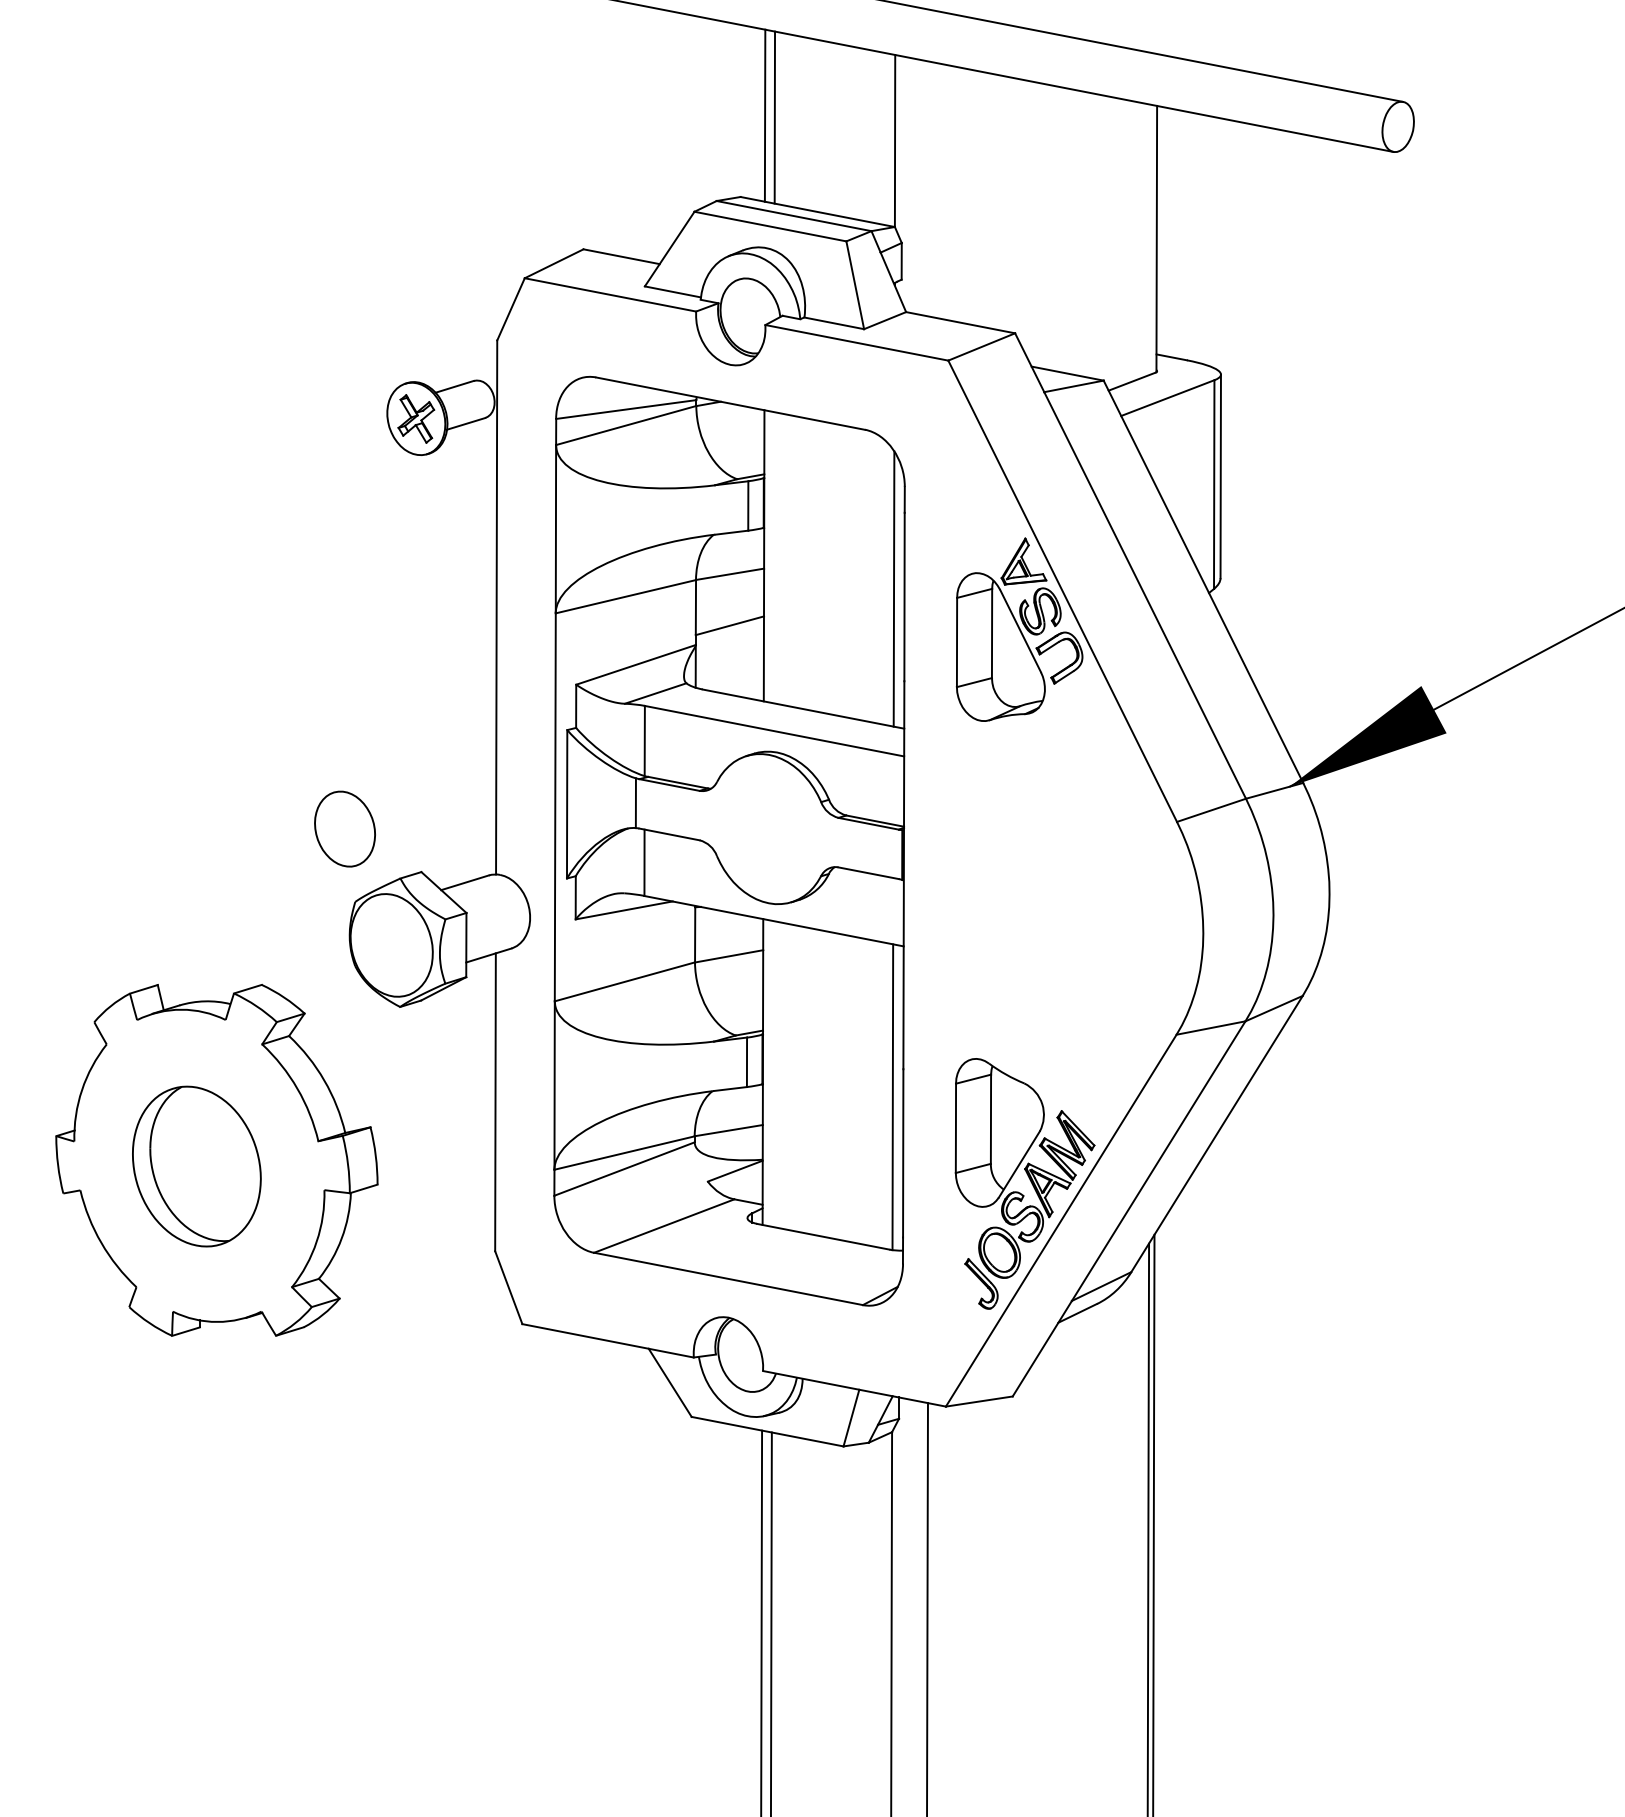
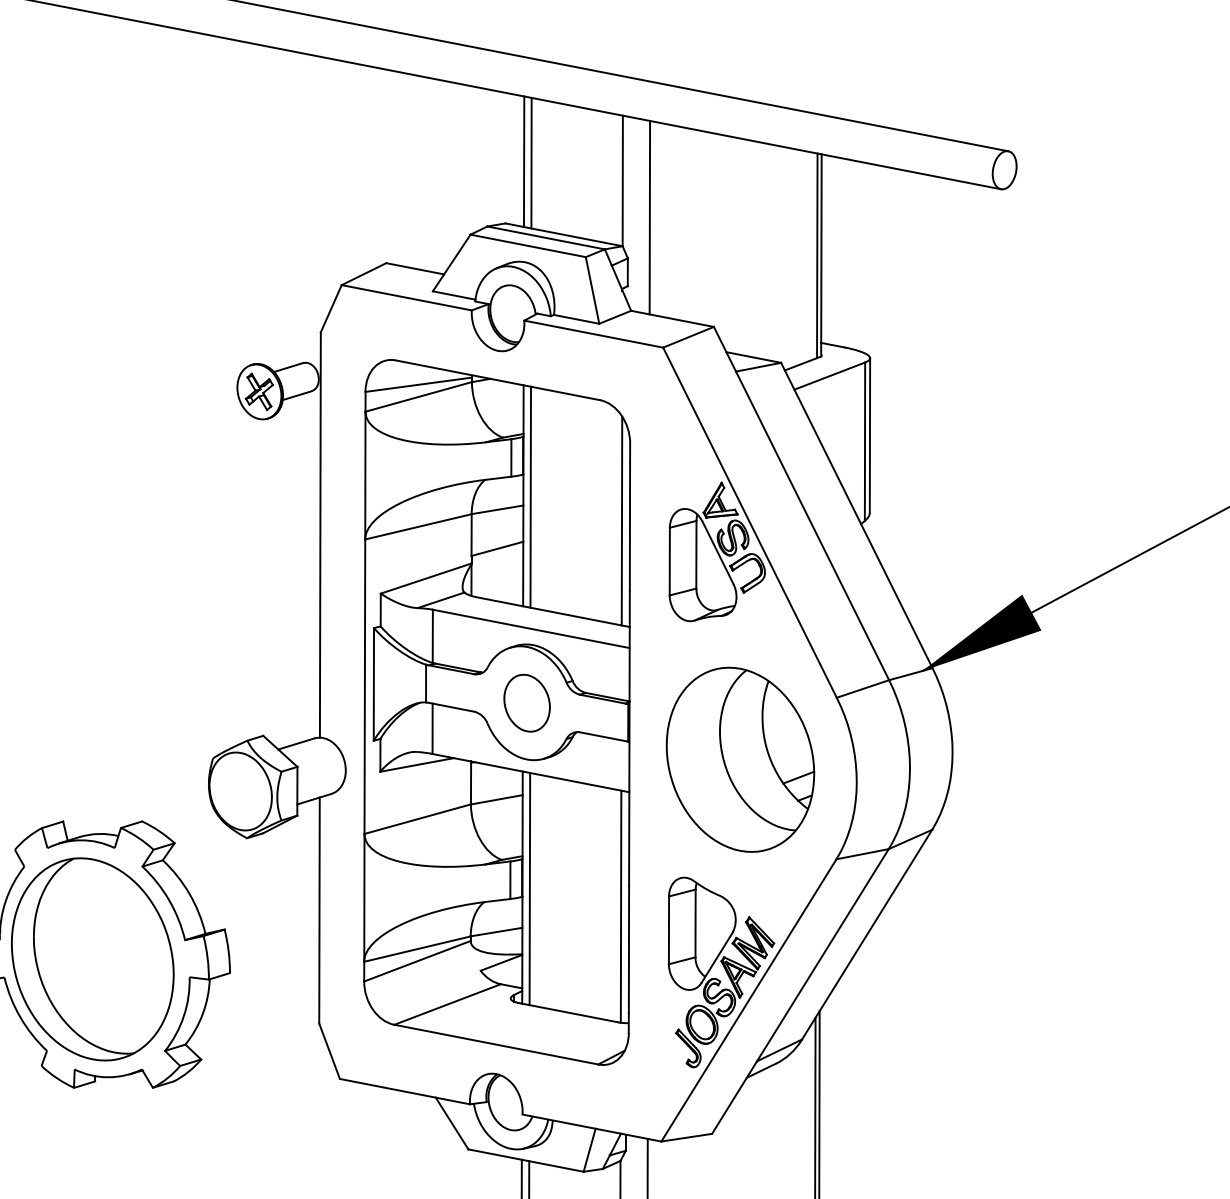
line: (930, 188) -> (649, 217), added
line: (1151, 239) -> (817, 255), added
line: (773, 557) -> (530, 497), added
part: (344, 828) -> (526, 702), moved
part: (1050, 903) -> (740, 759), added
line: (772, 1073) -> (529, 888), added
part: (196, 1166) -> (92, 959), size x1.67

